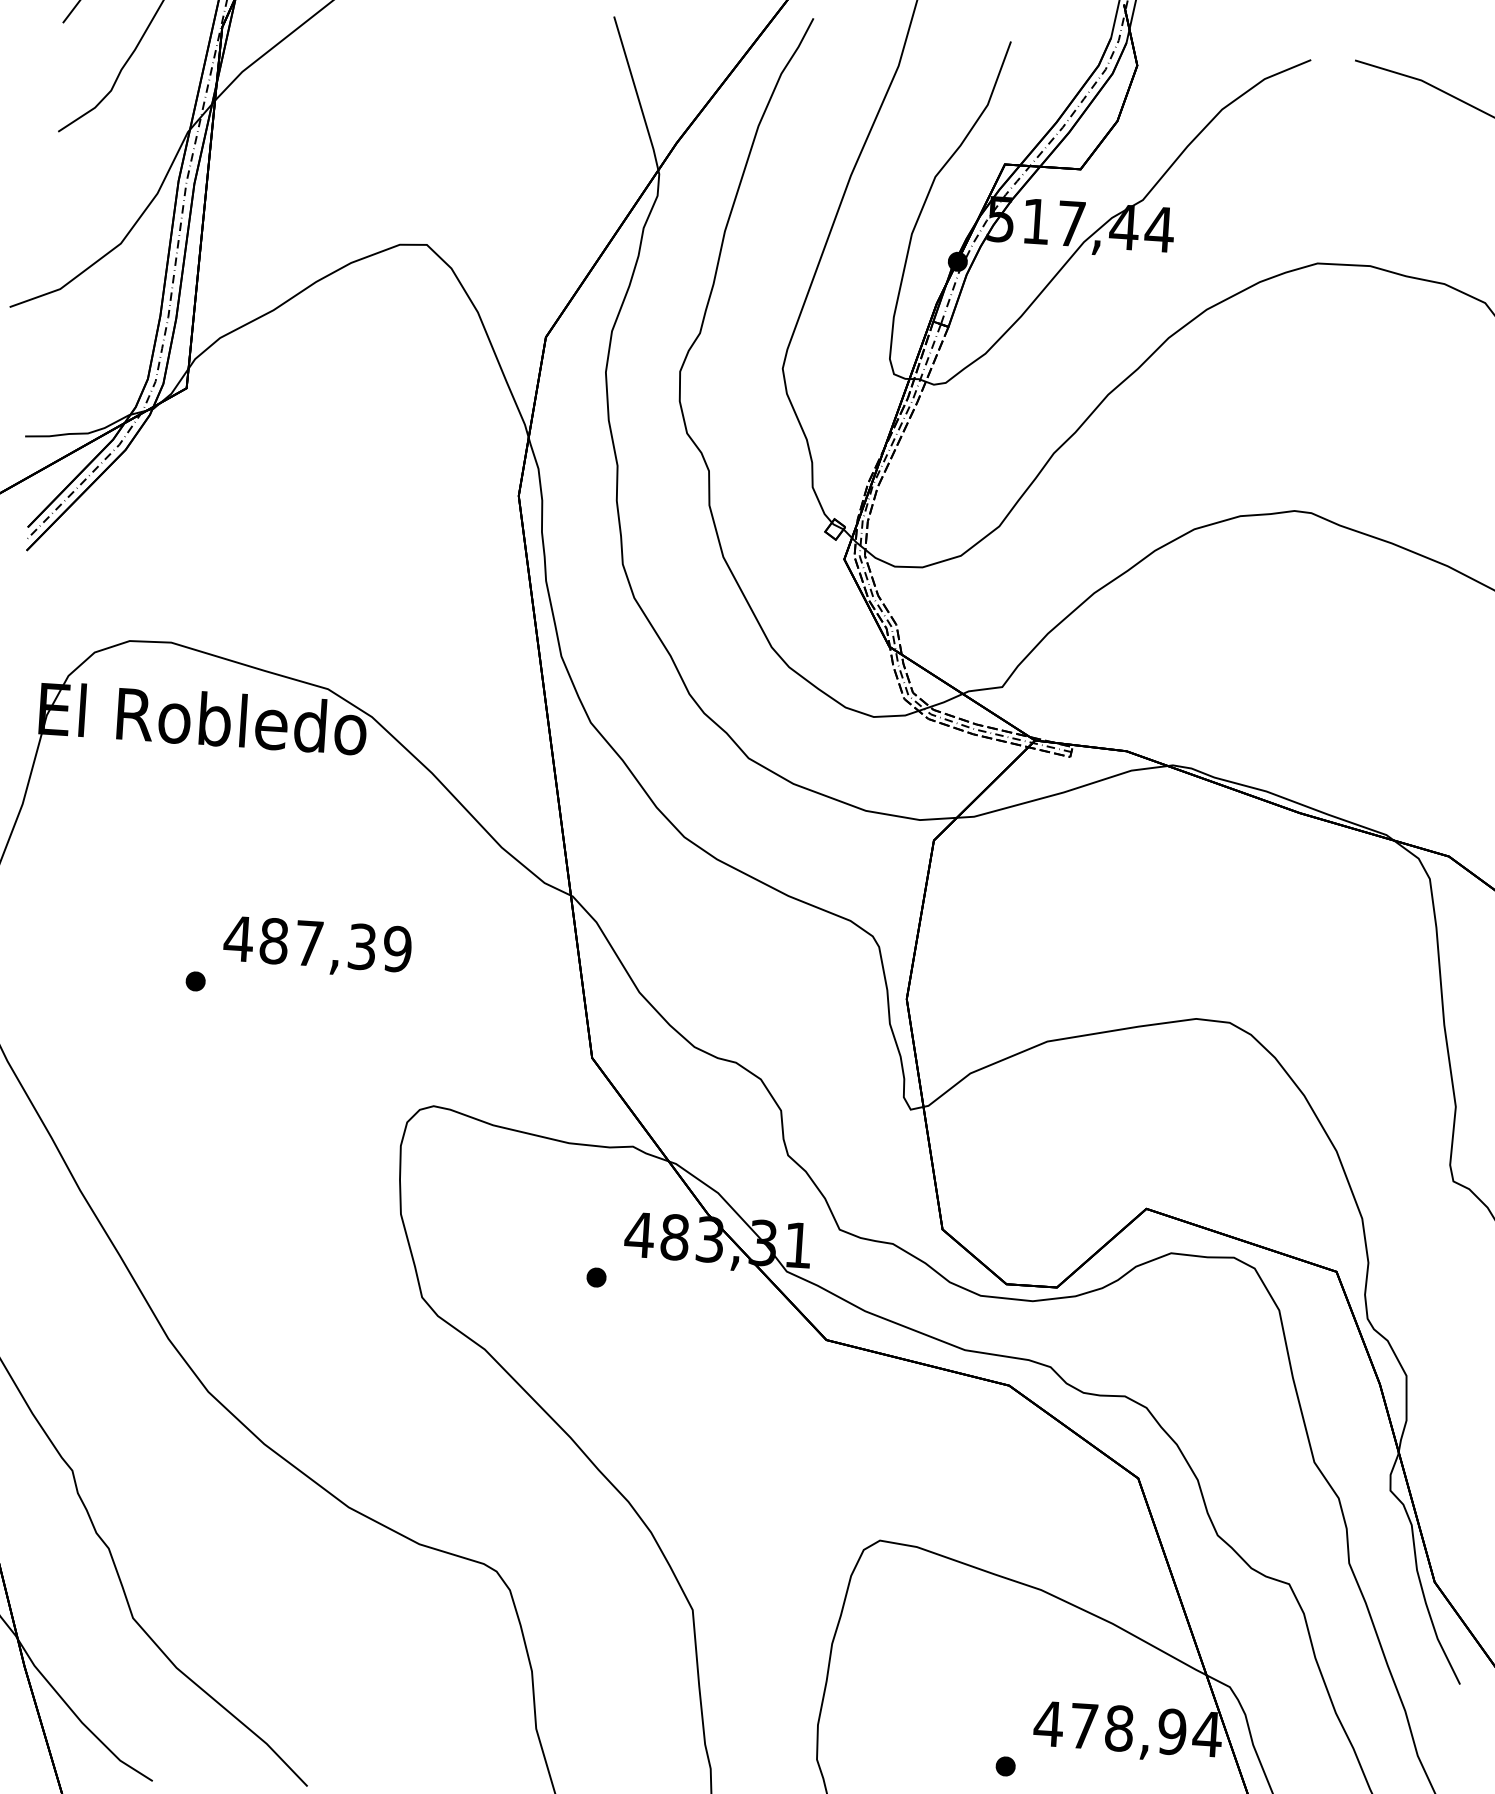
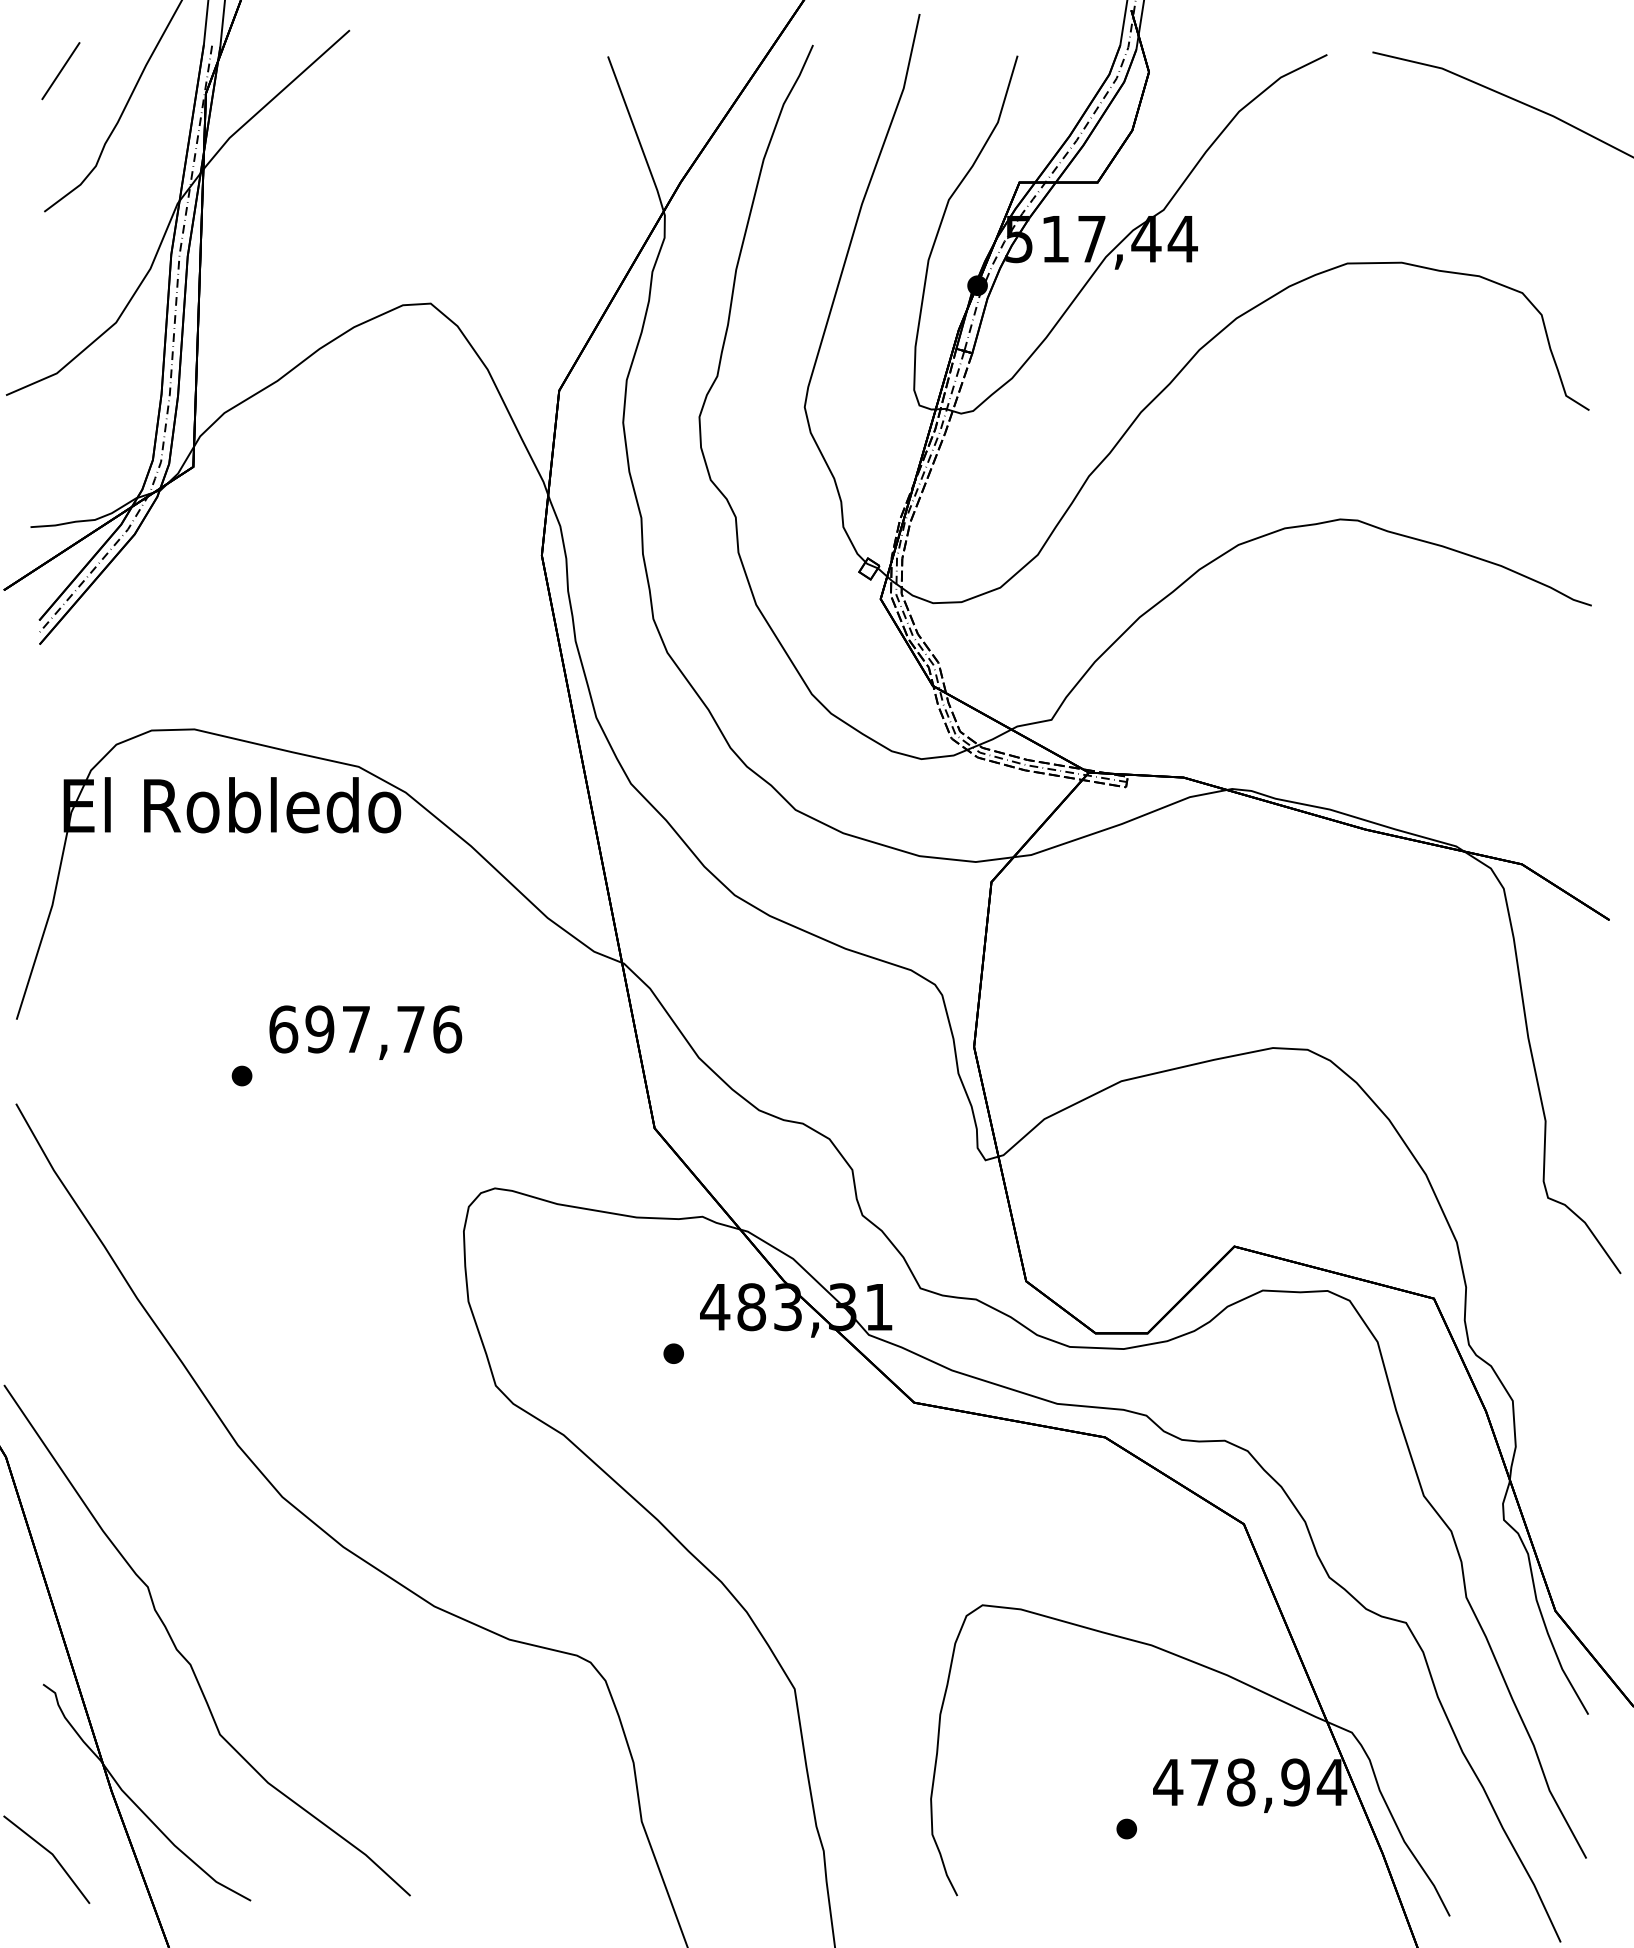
text: (318, 944) -> (365, 1029), 487,39 -> 697,76

